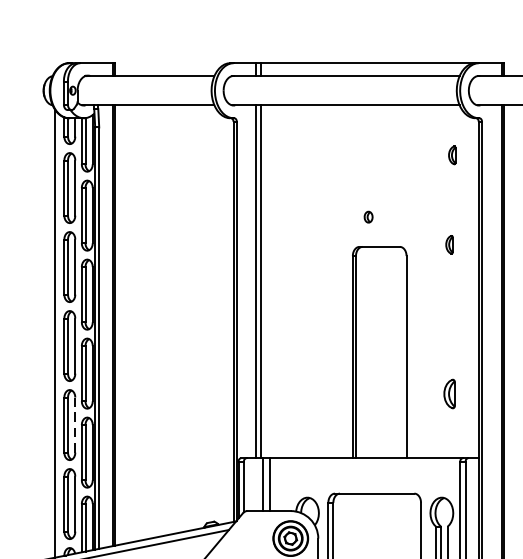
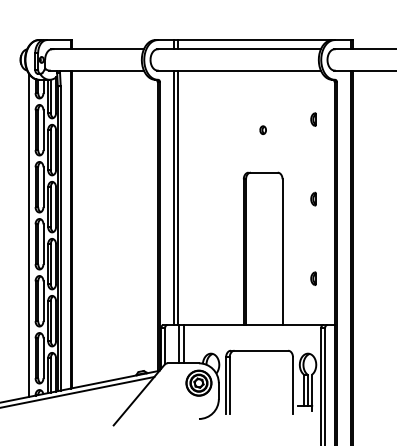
part: (452, 155) -> (313, 119), moved
part: (367, 216) -> (262, 129), moved
part: (449, 243) -> (313, 198), moved
part: (449, 393) -> (313, 278), size x0.62
line: (75, 425) -> (43, 301), dashed -> solid

